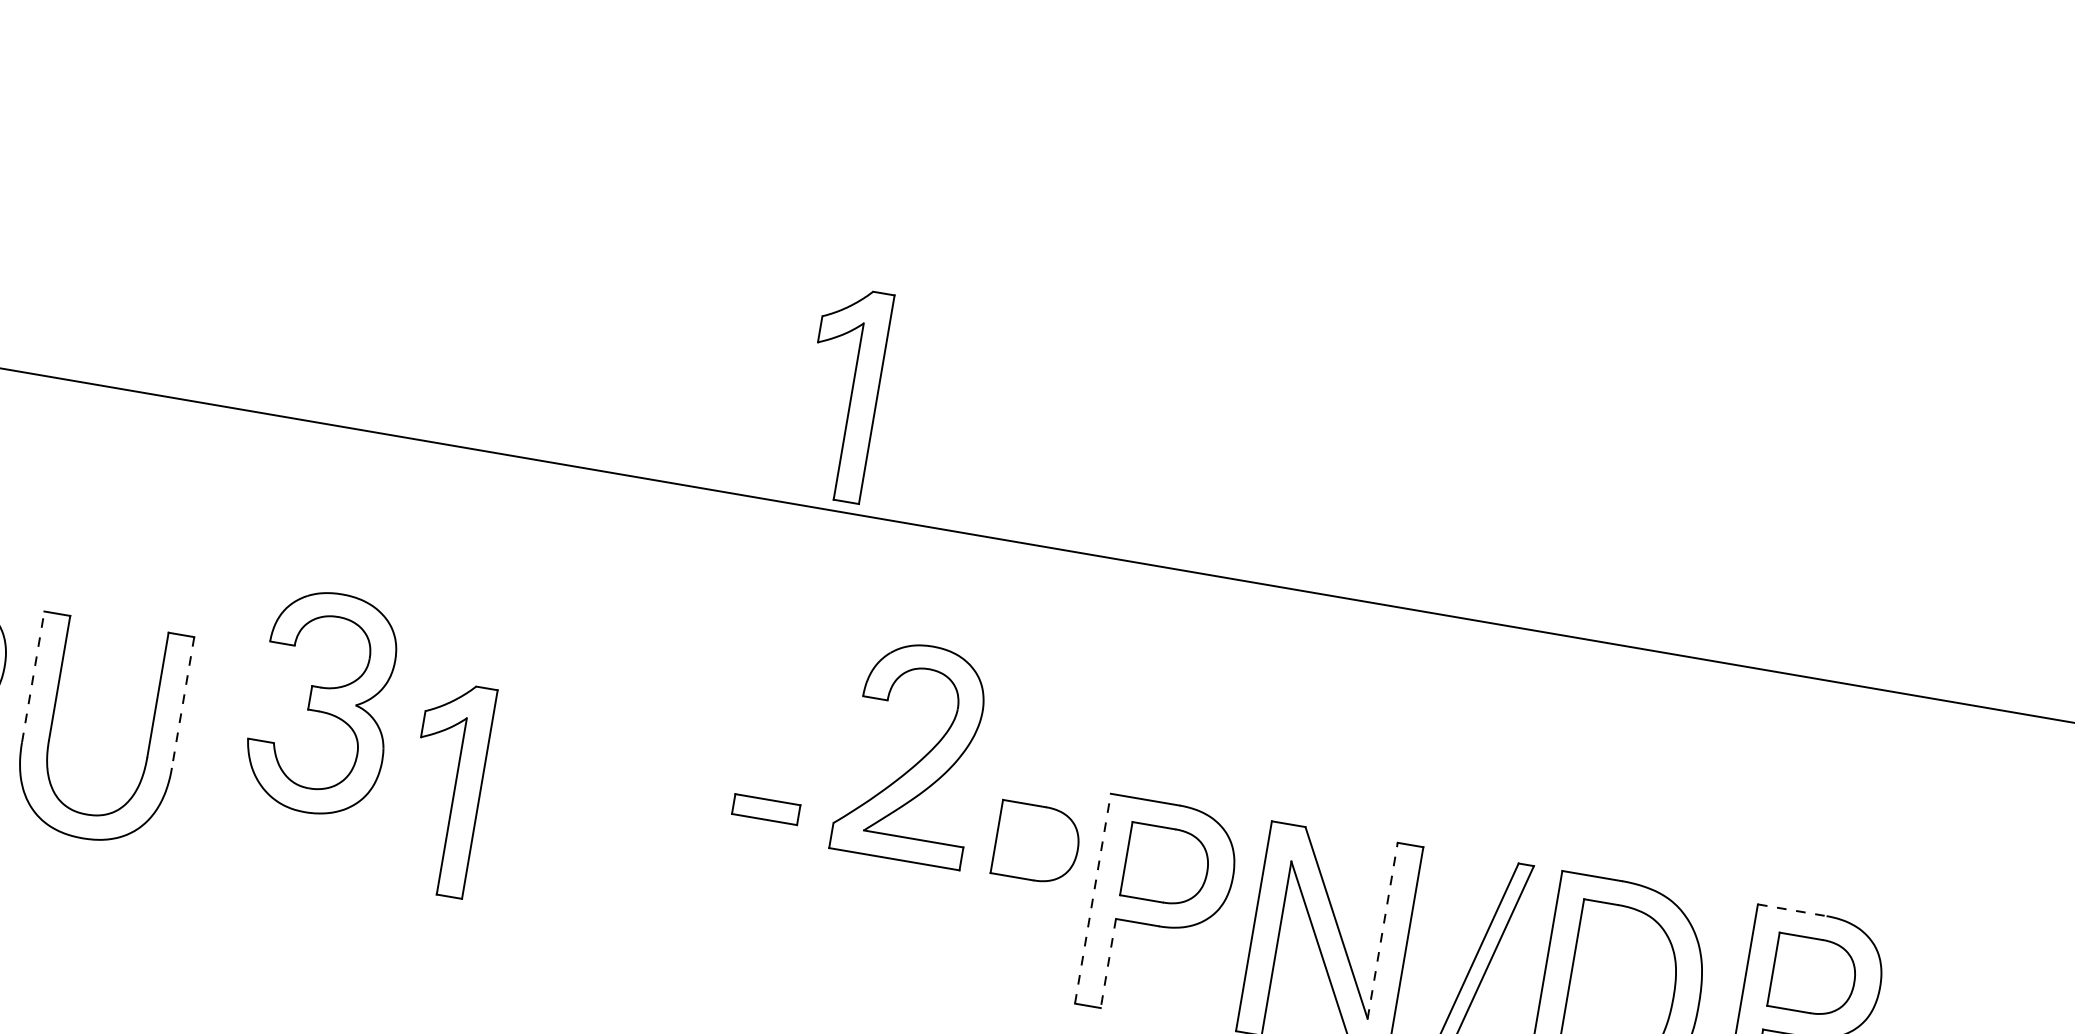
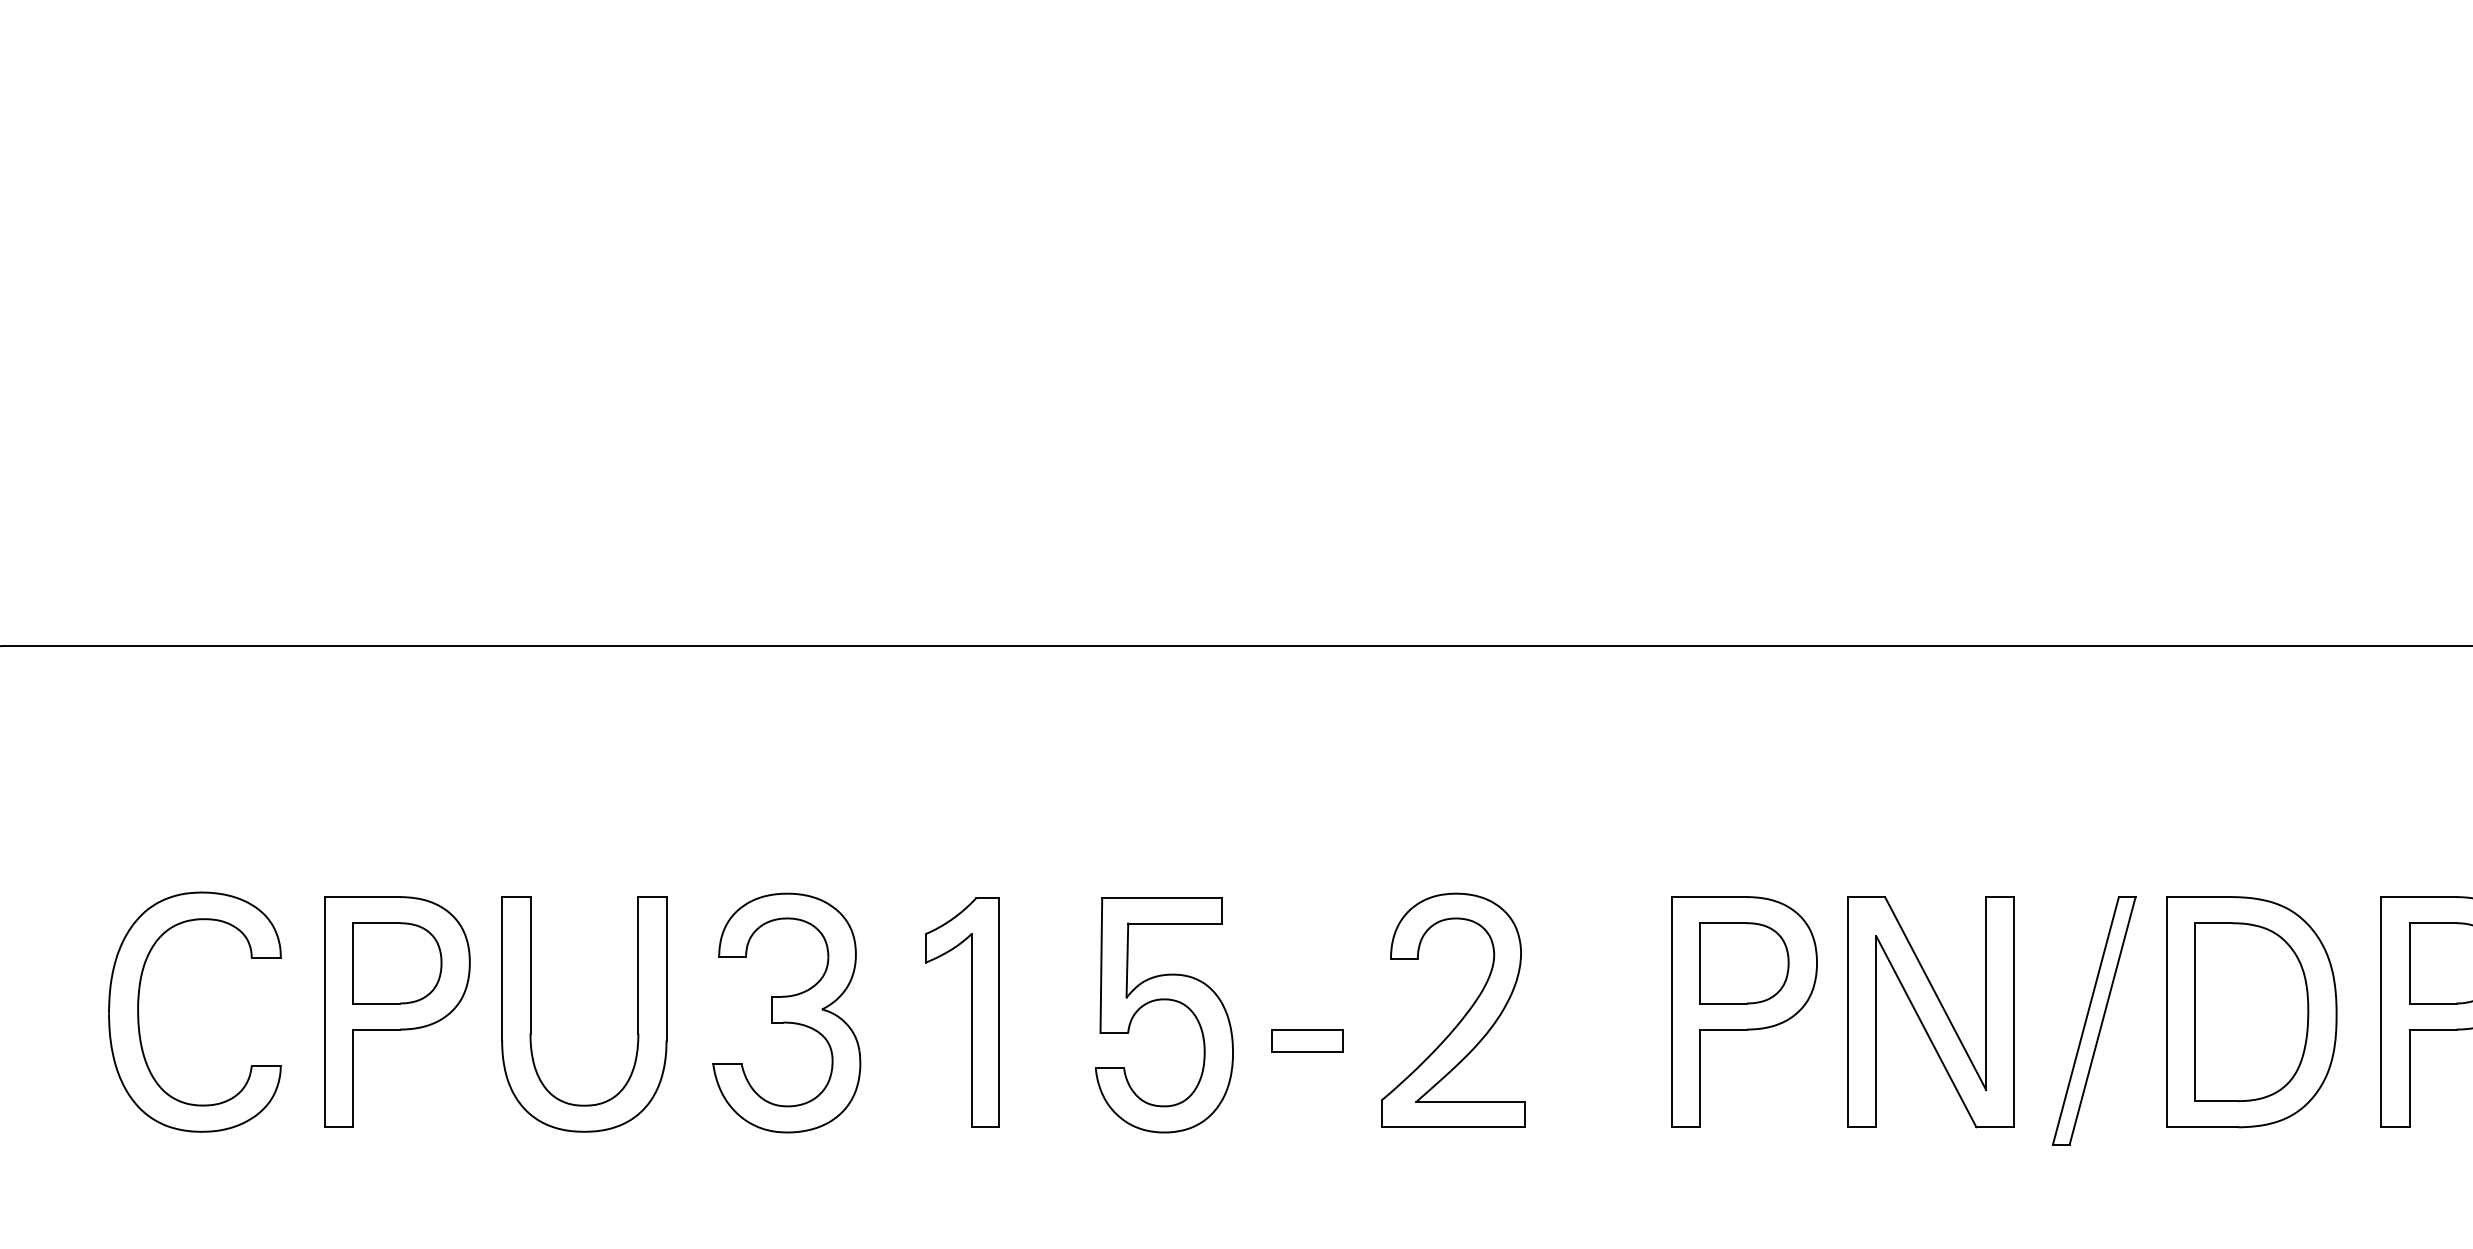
part: (851, 395) -> (1322, 519), removed
line: (33, 676) -> (502, 968), dashed -> solid
line: (183, 702) -> (666, 968), dashed -> solid
part: (322, 702) -> (786, 1012), moved
part: (919, 760) -> (1462, 1017), moved
part: (632, 809) -> (1164, 1000), added
part: (766, 809) -> (1307, 1040), moved
part: (1037, 843) -> (1602, 963), removed
line: (1092, 898) -> (1671, 1011), dashed -> solid
line: (1791, 910) -> (2418, 897), dashed -> solid
line: (1382, 930) -> (1986, 993), dashed -> solid
line: (1107, 963) -> (1699, 1078), dashed -> solid

